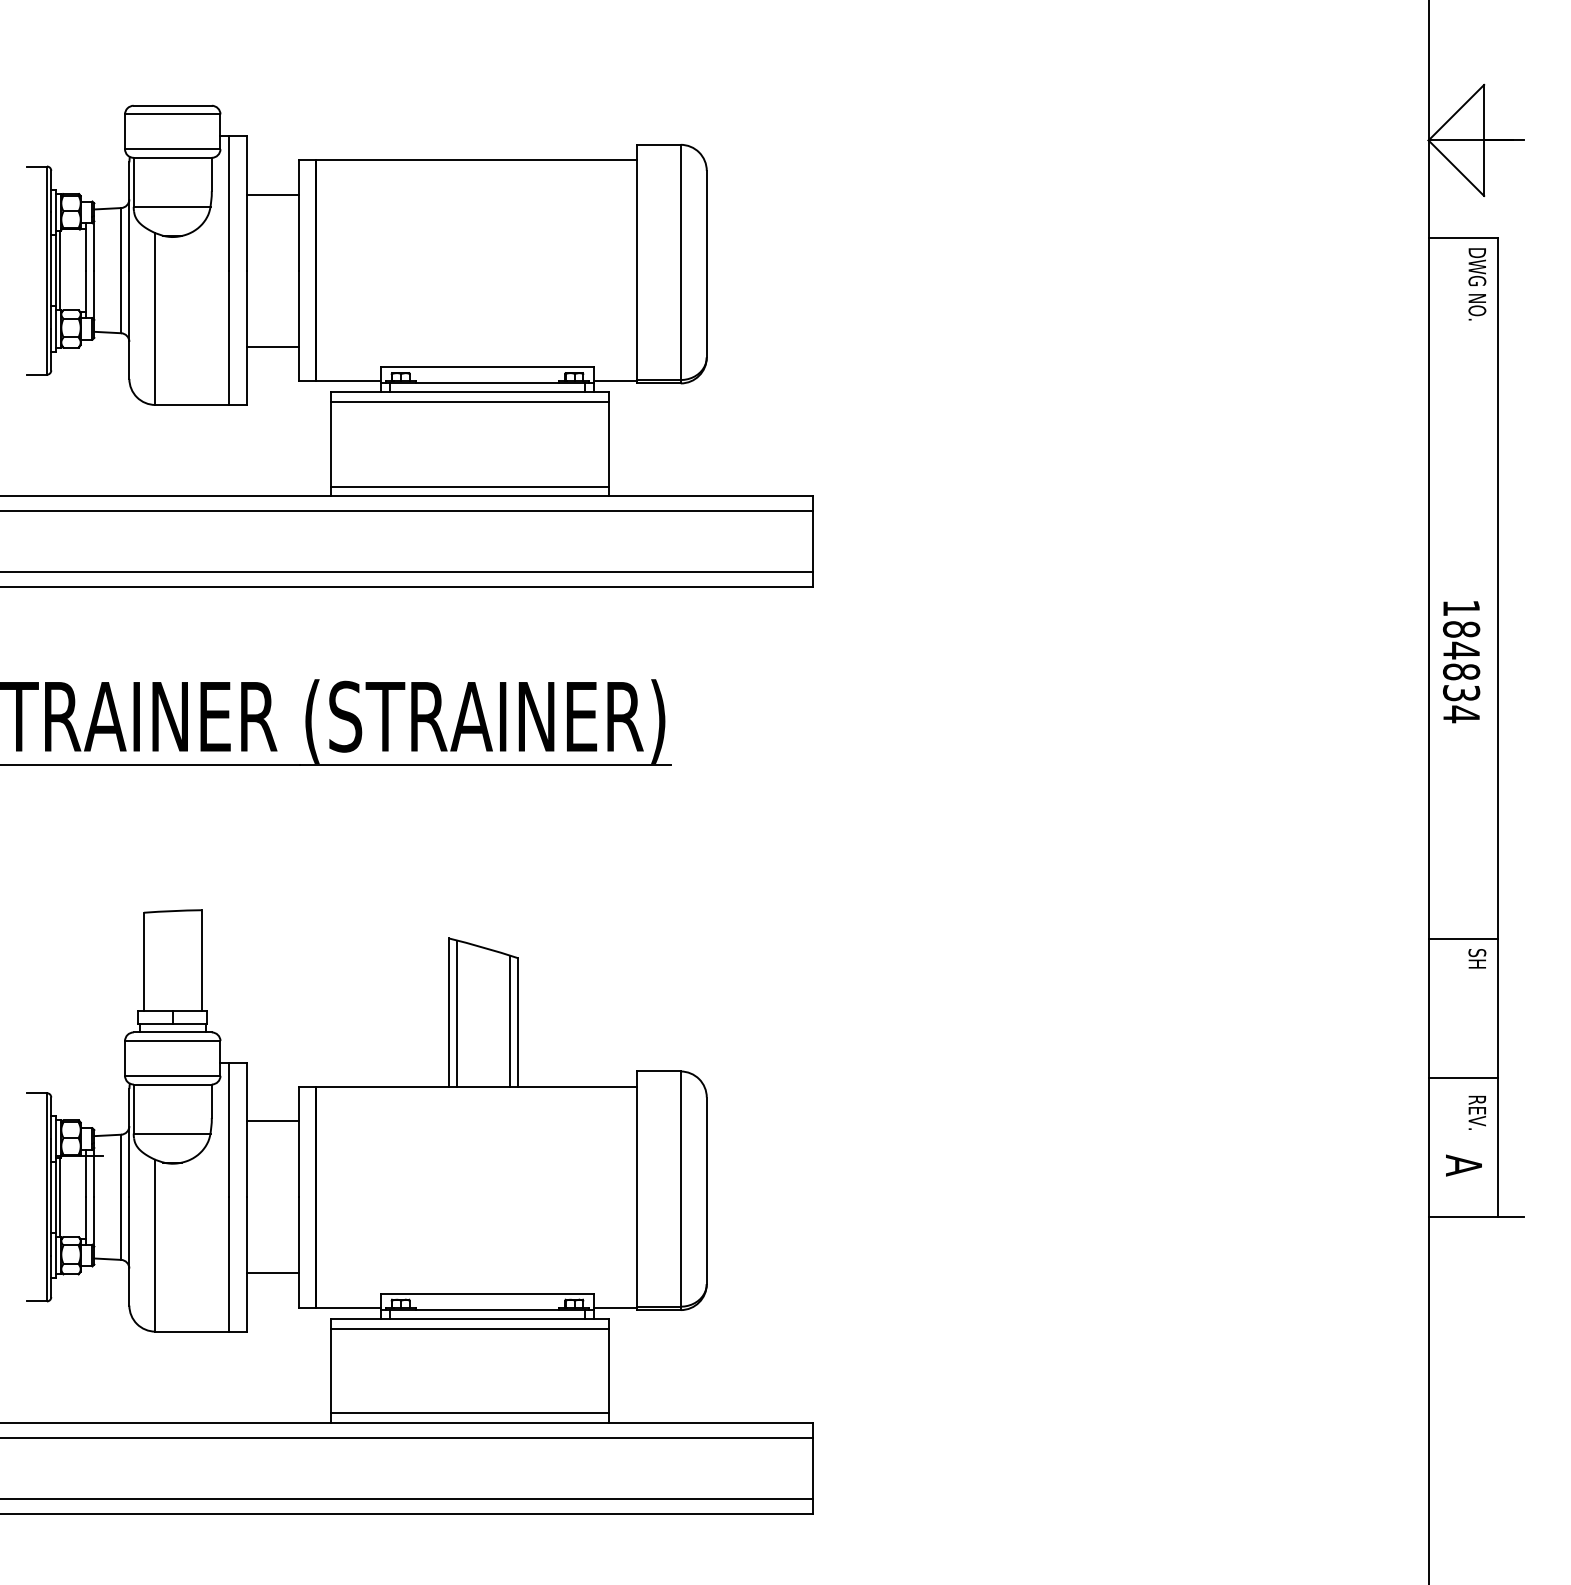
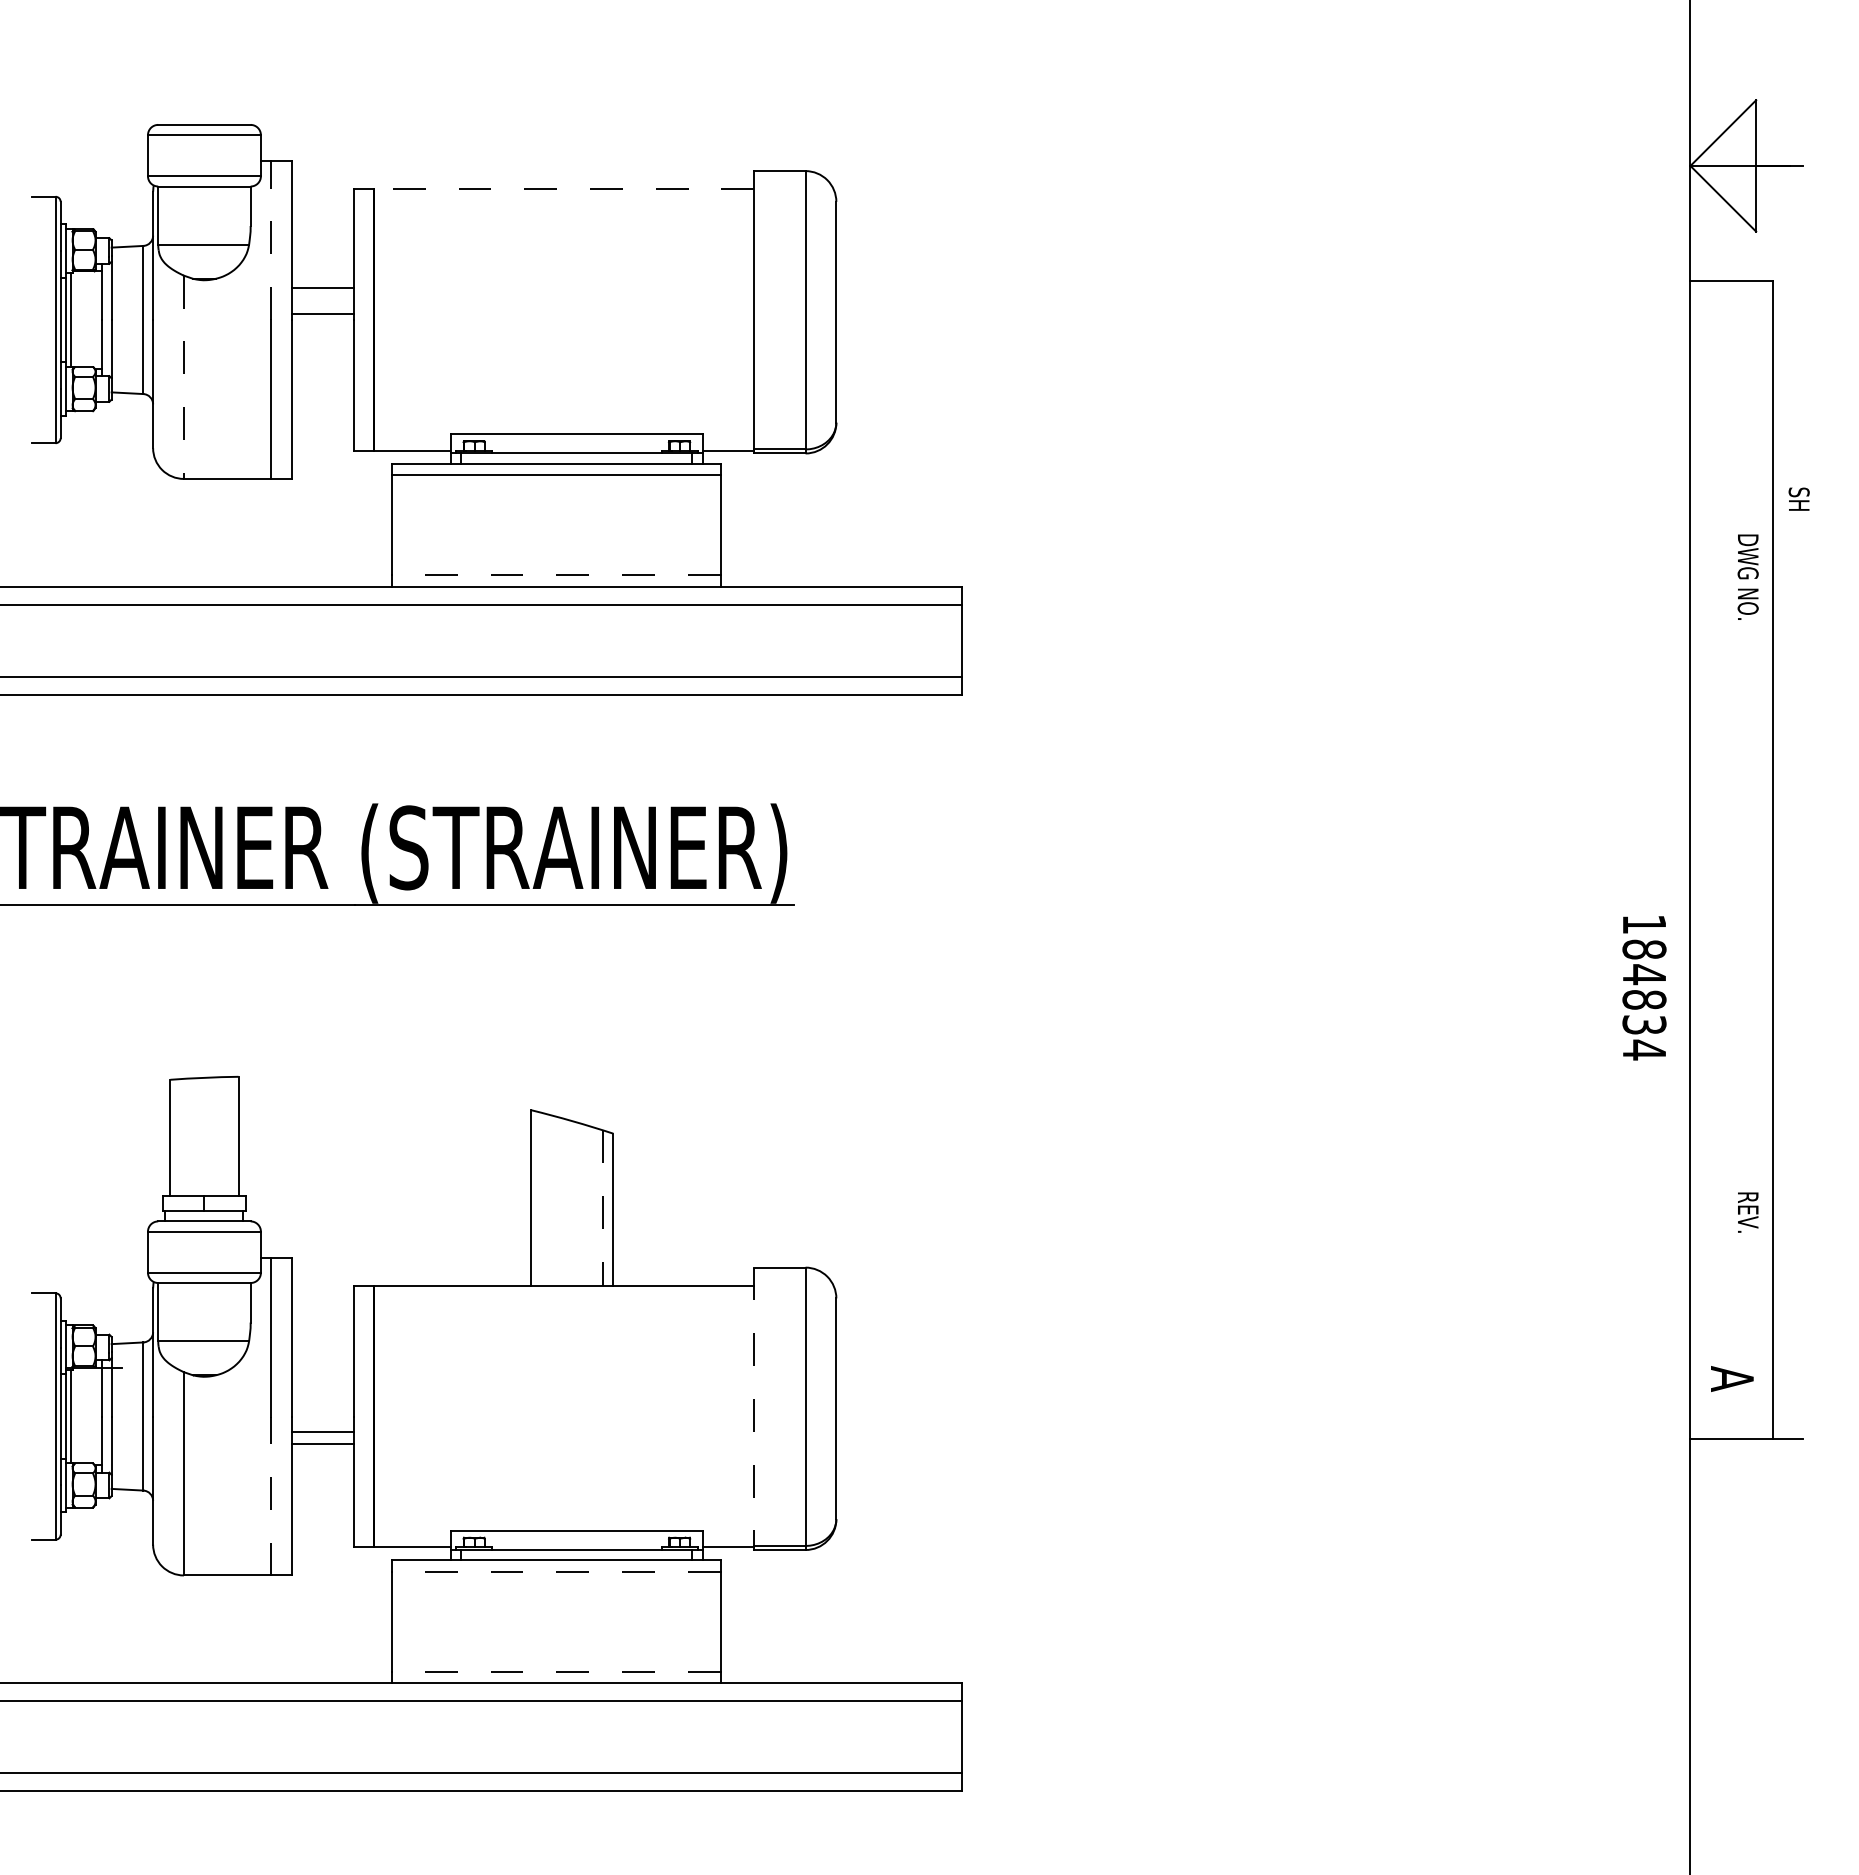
line: (476, 160) -> (563, 189), solid -> dashed
line: (272, 195) -> (322, 288), moved
line: (229, 203) -> (271, 240), solid -> dashed
text: (1476, 283) -> (1747, 576), moved
line: (155, 319) -> (183, 377), solid -> dashed
line: (272, 346) -> (322, 313), moved
line: (469, 486) -> (555, 575), solid -> dashed
text: (1461, 662) -> (1644, 988), moved
line: (1463, 938) -> (1731, 1110), removed
text: (1476, 958) -> (1798, 498), moved
line: (457, 1013) -> (541, 1198), removed
line: (509, 1021) -> (603, 1208), solid -> dashed
line: (1463, 1077) -> (1731, 1274), removed
text: (1477, 1112) -> (1748, 1212), moved
line: (272, 1121) -> (322, 1431), moved
line: (637, 1189) -> (754, 1407), solid -> dashed
line: (229, 1264) -> (271, 1495), solid -> dashed
line: (272, 1273) -> (322, 1444), moved
line: (469, 1328) -> (555, 1571), solid -> dashed
line: (469, 1412) -> (555, 1671), solid -> dashed

